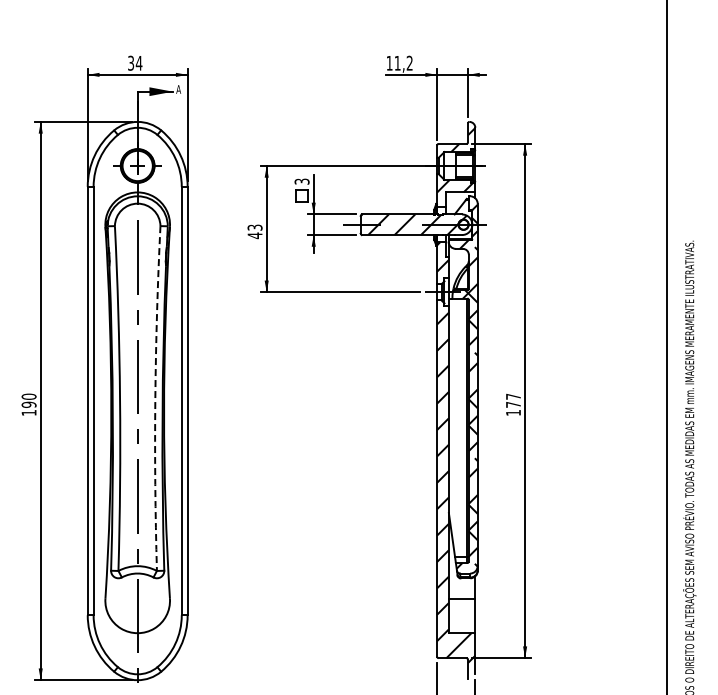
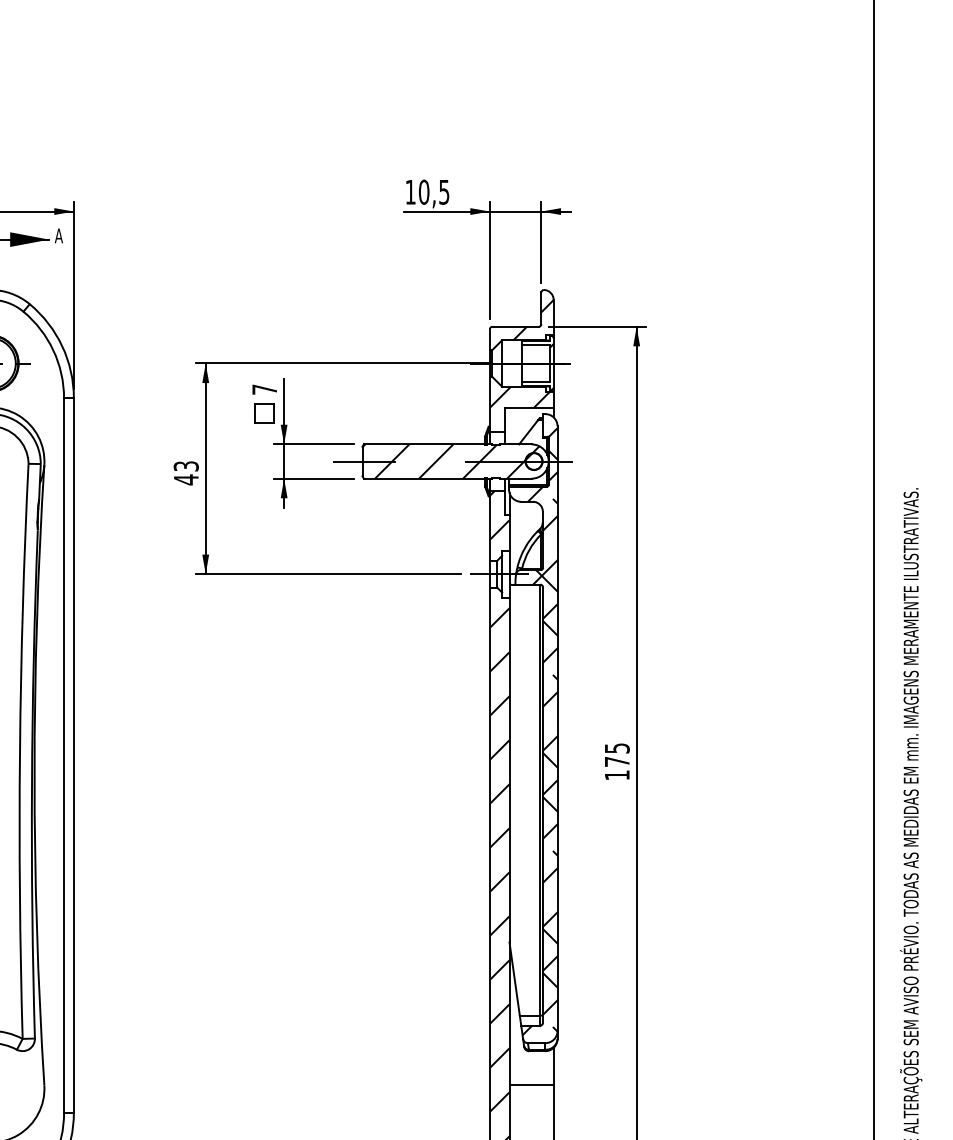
text: (403, 62) -> (433, 190), 11,2 -> 10,5
text: (301, 181) -> (263, 389), 3 -> 7
text: (513, 396) -> (617, 747), 177 -> 175
arc: (155, 398) -> (20, 751), dashed -> solid

